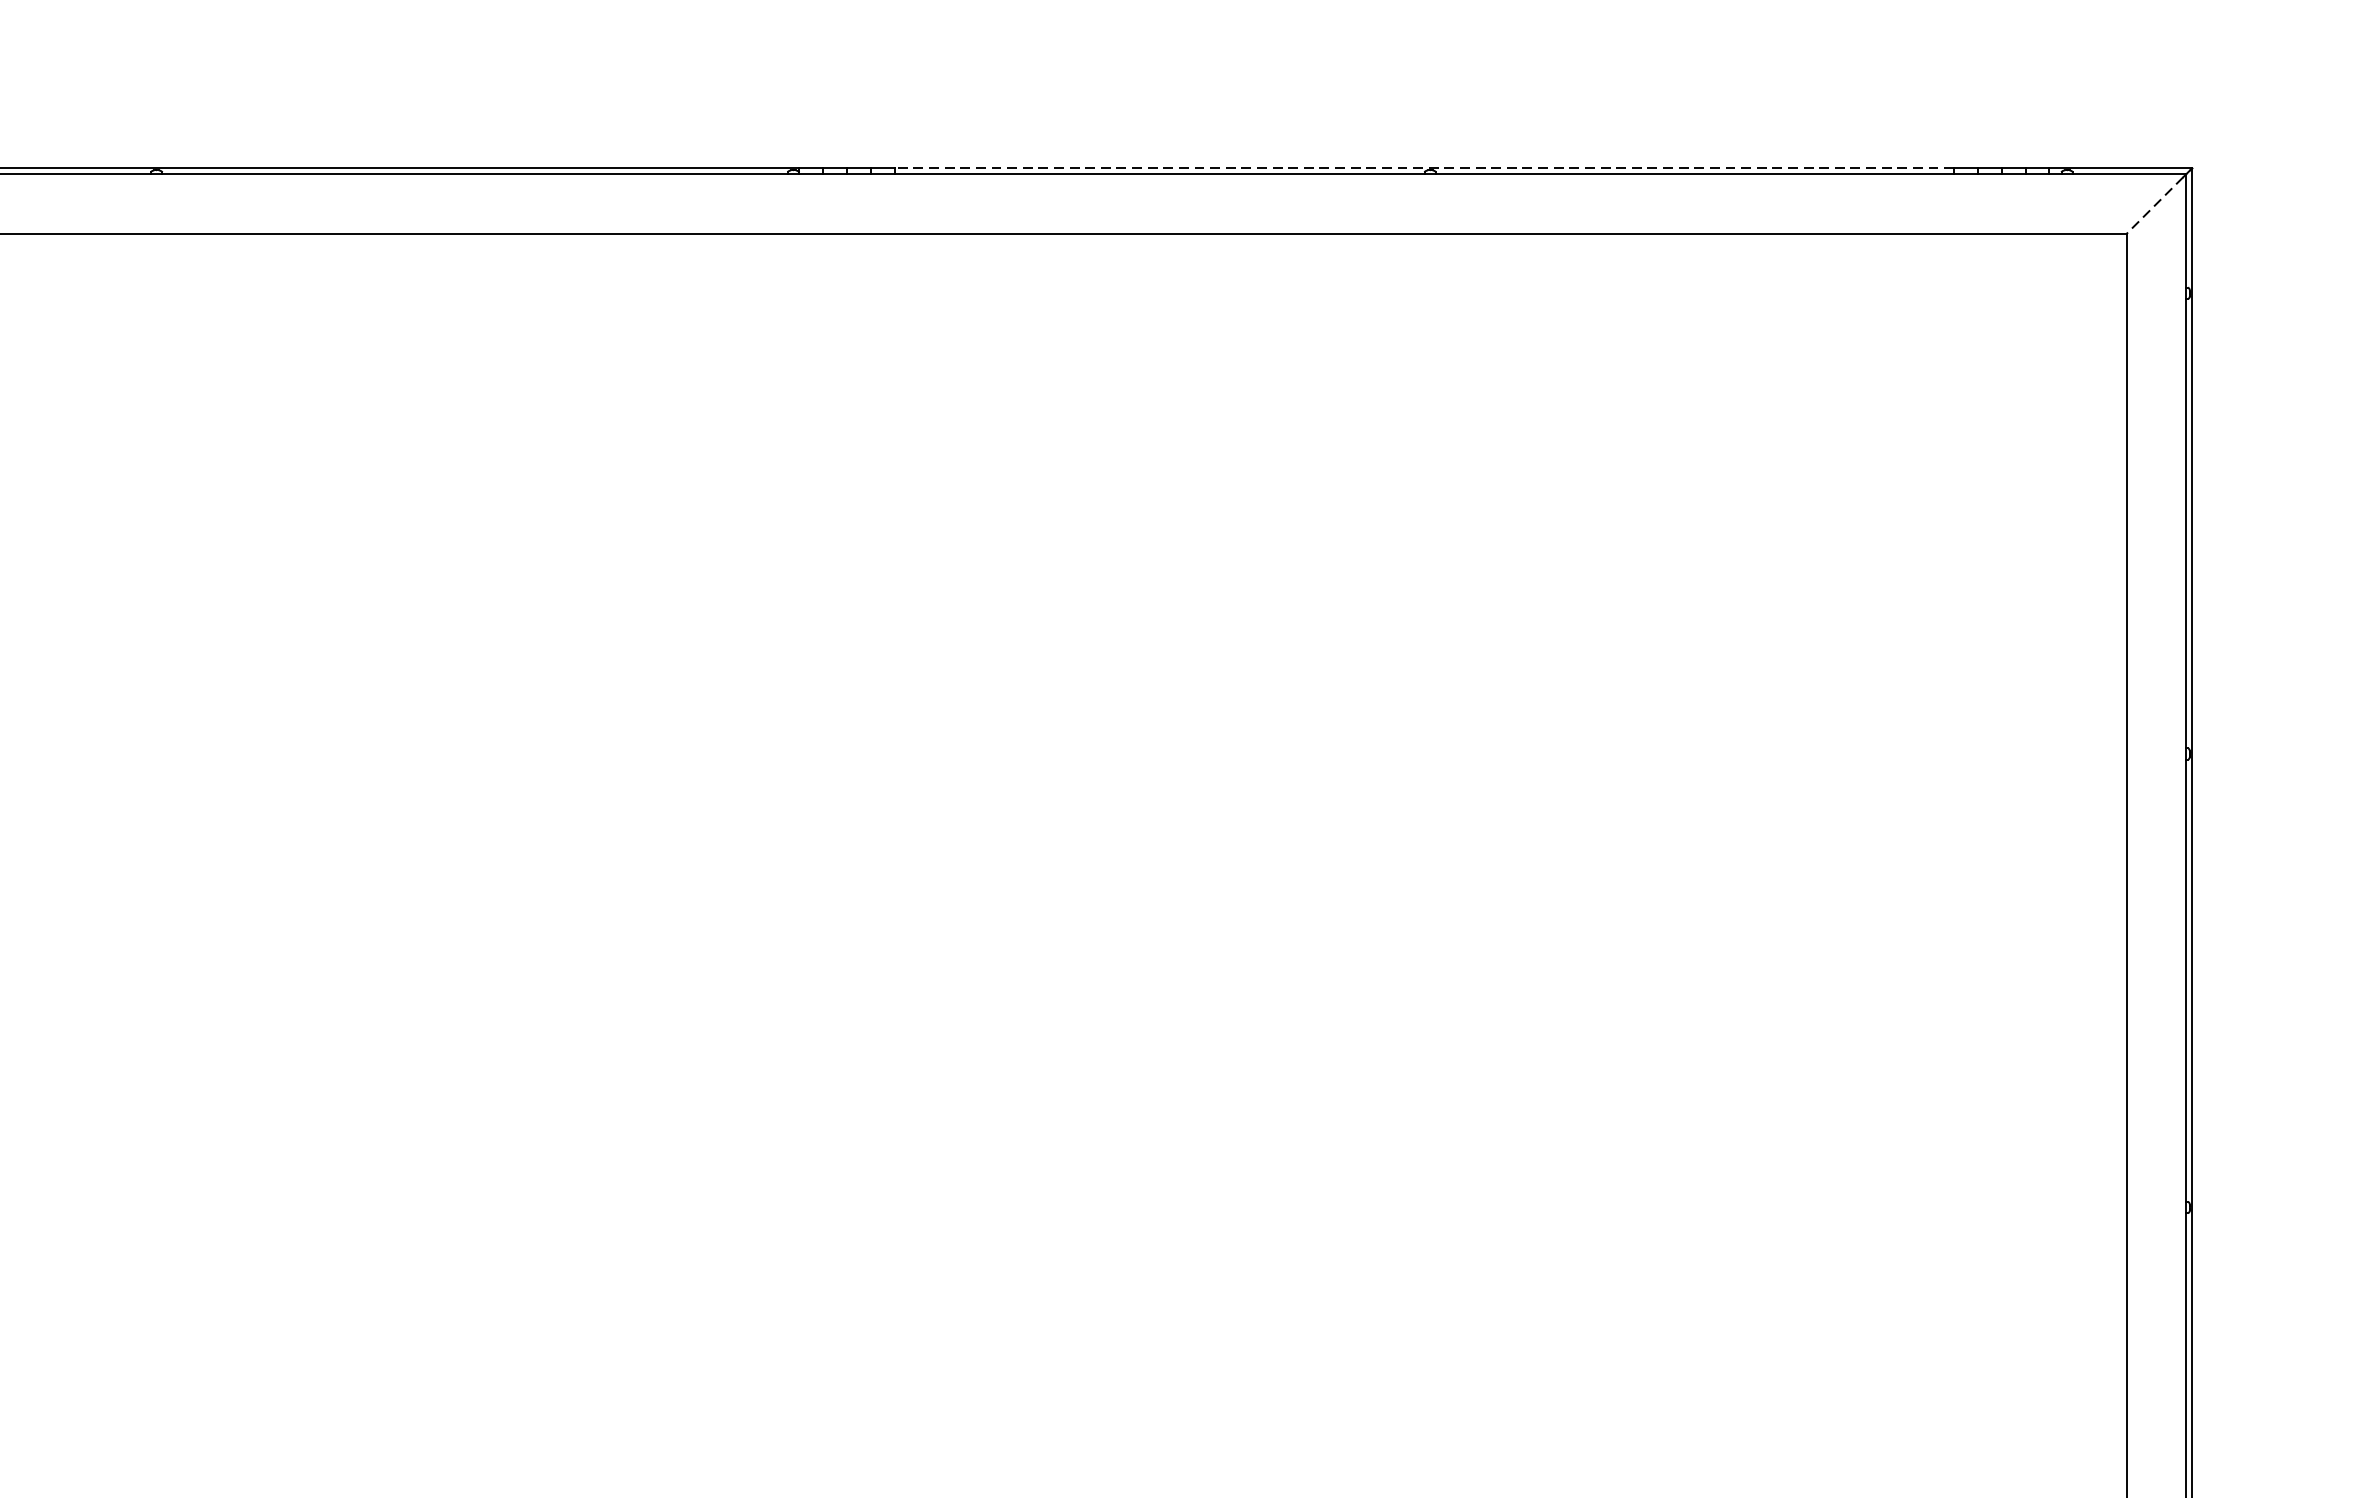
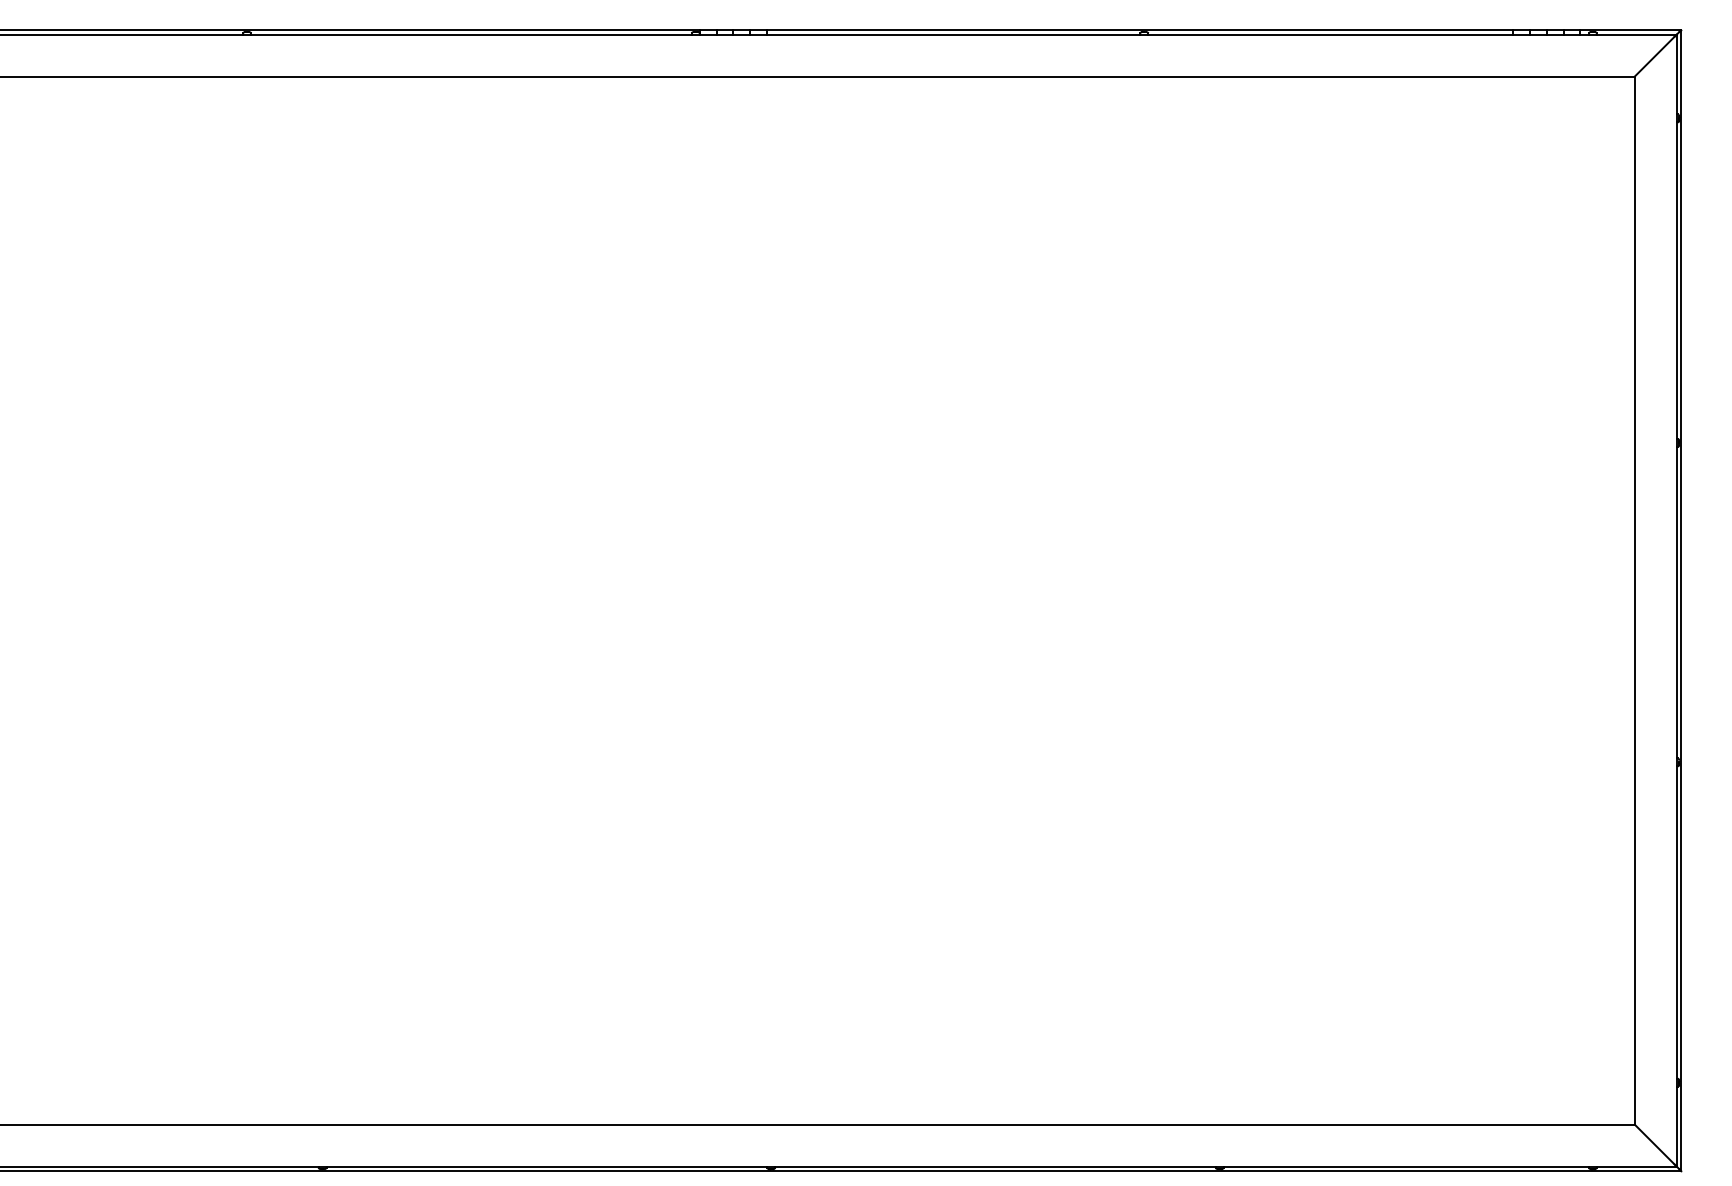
line: (1423, 168) -> (1139, 30), dashed -> solid
line: (2154, 206) -> (1654, 57), dashed -> solid

